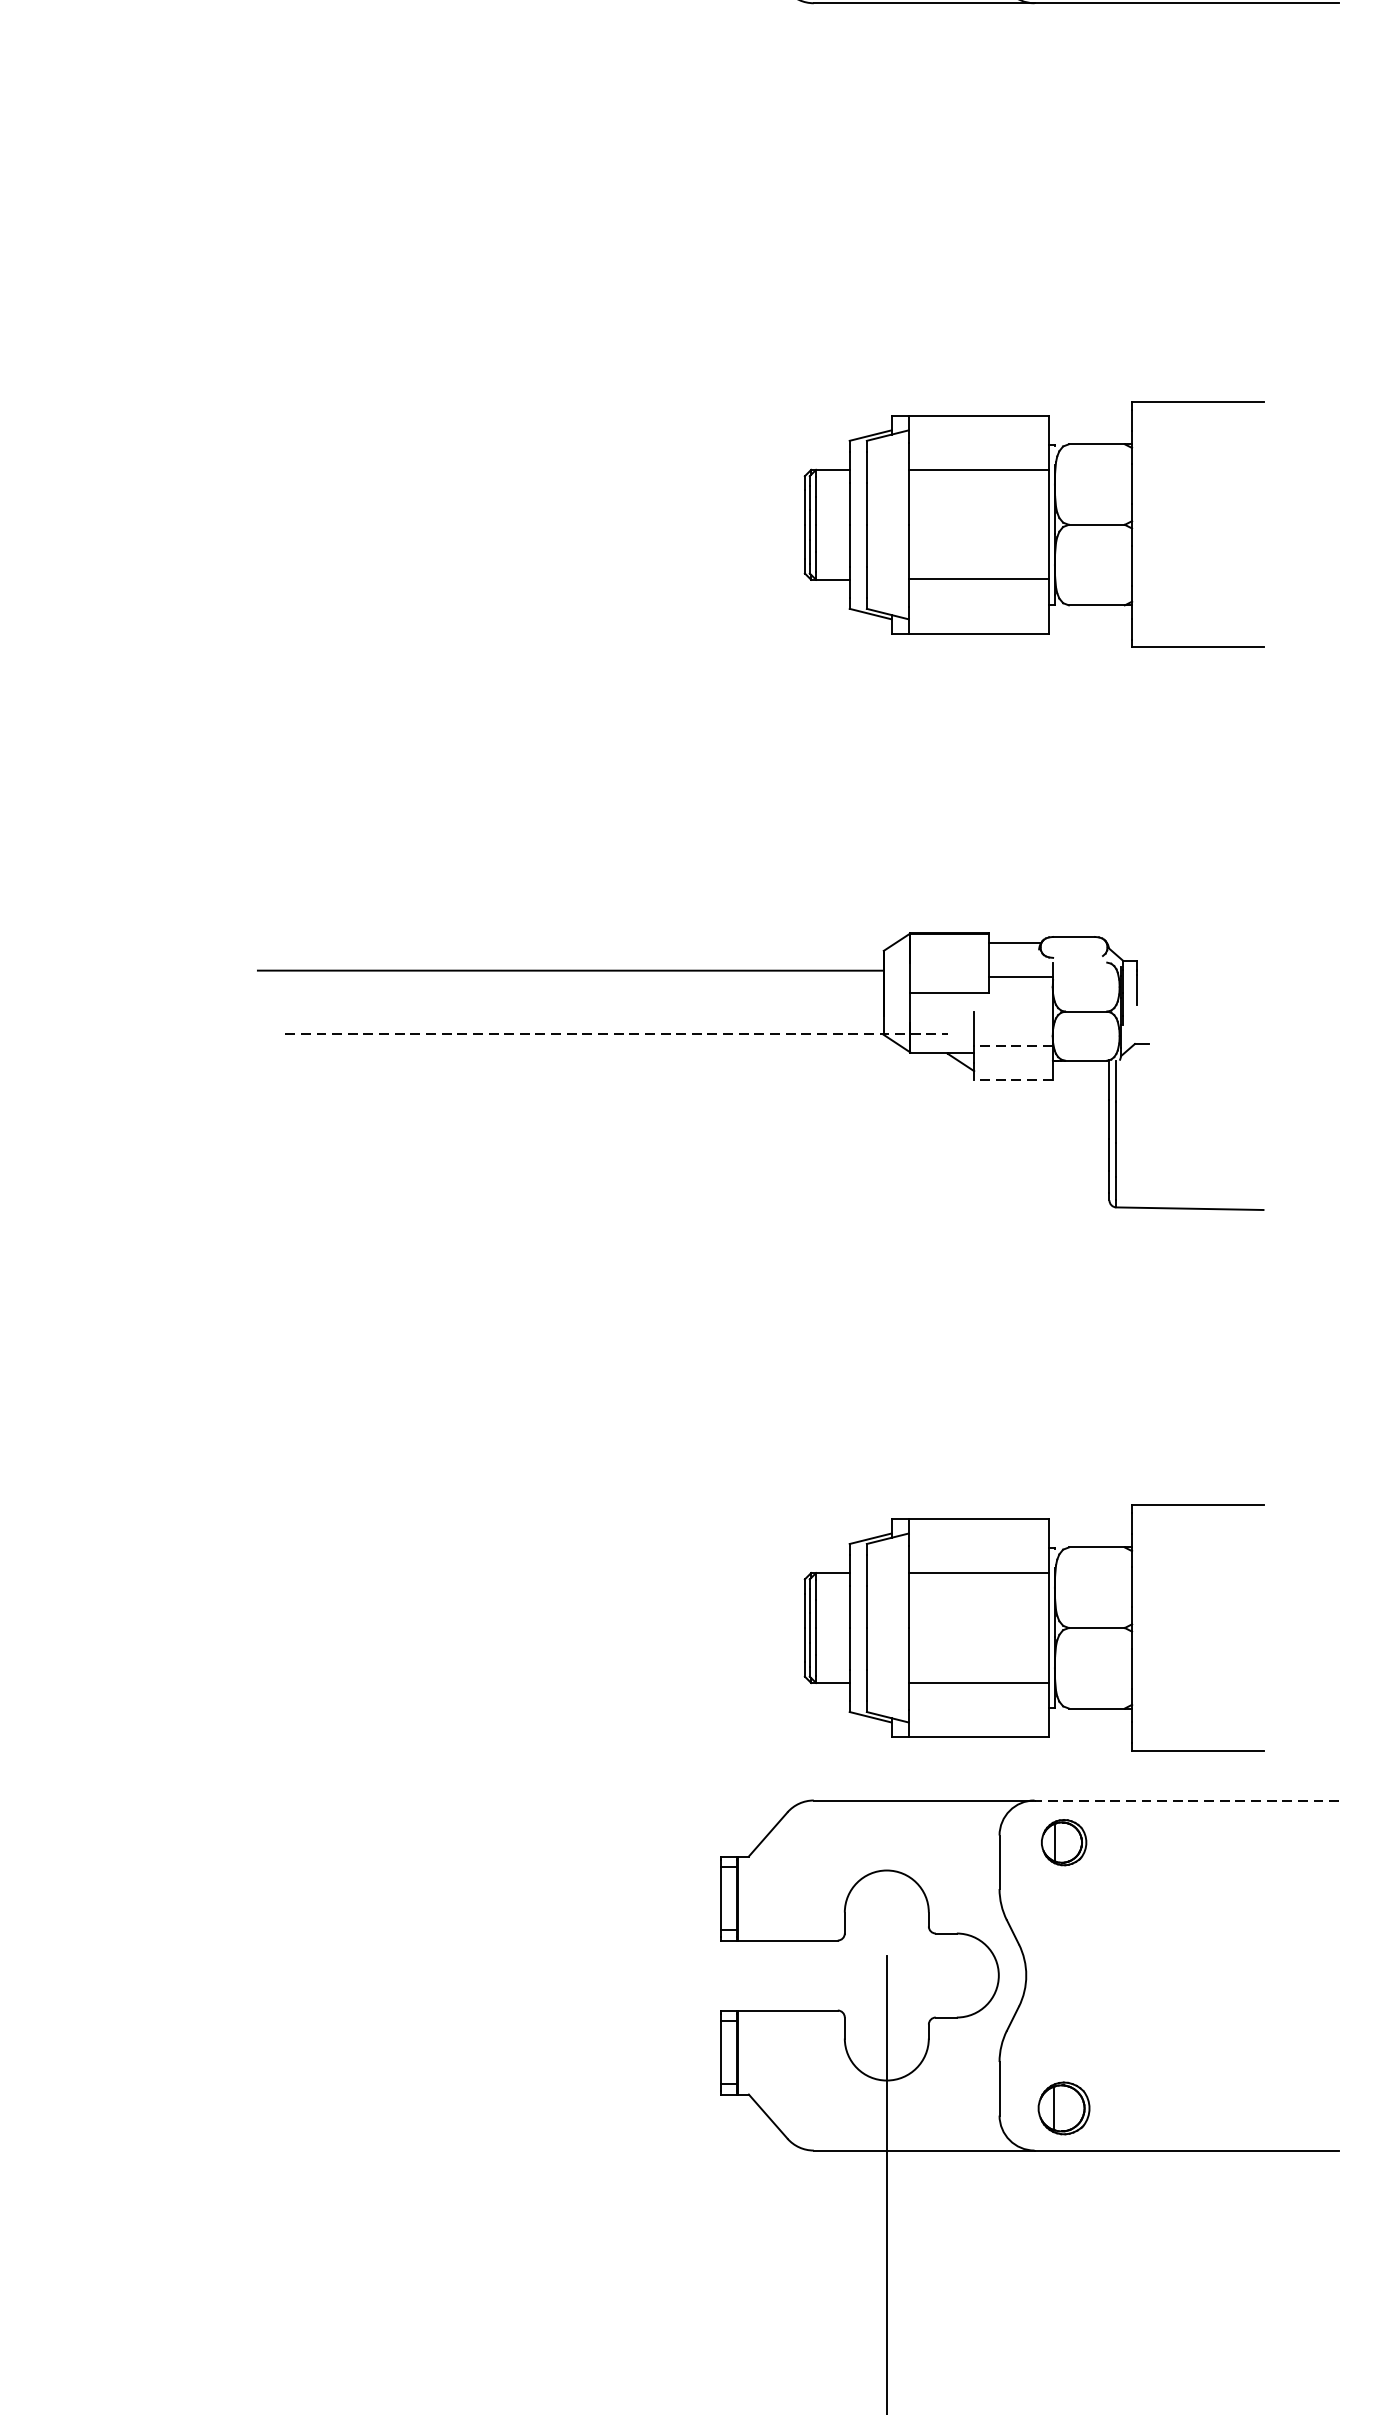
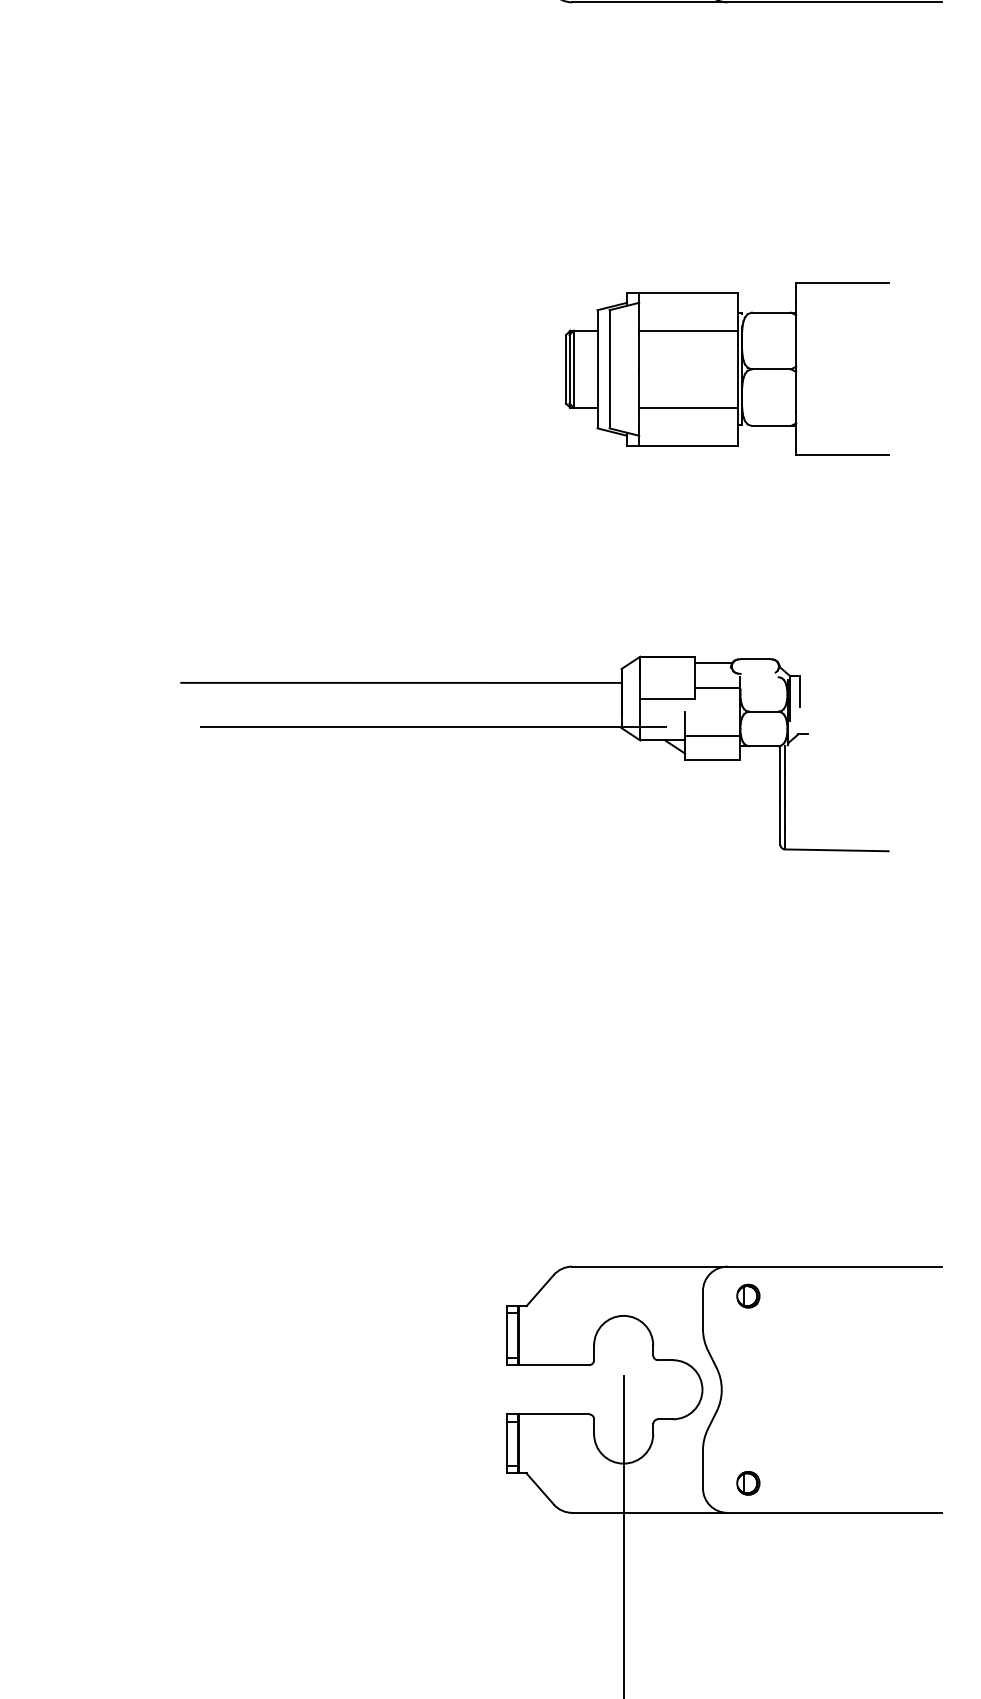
line: (616, 1034) -> (433, 727), dashed -> solid
line: (1013, 1045) -> (712, 735), dashed -> solid
line: (1013, 1080) -> (712, 760), dashed -> solid
part: (1034, 1626) -> (727, 1144), removed
line: (1186, 1800) -> (834, 1266), dashed -> solid
part: (1064, 1841) -> (748, 1295), size x0.71
part: (1064, 2108) -> (748, 1483), size x0.62

